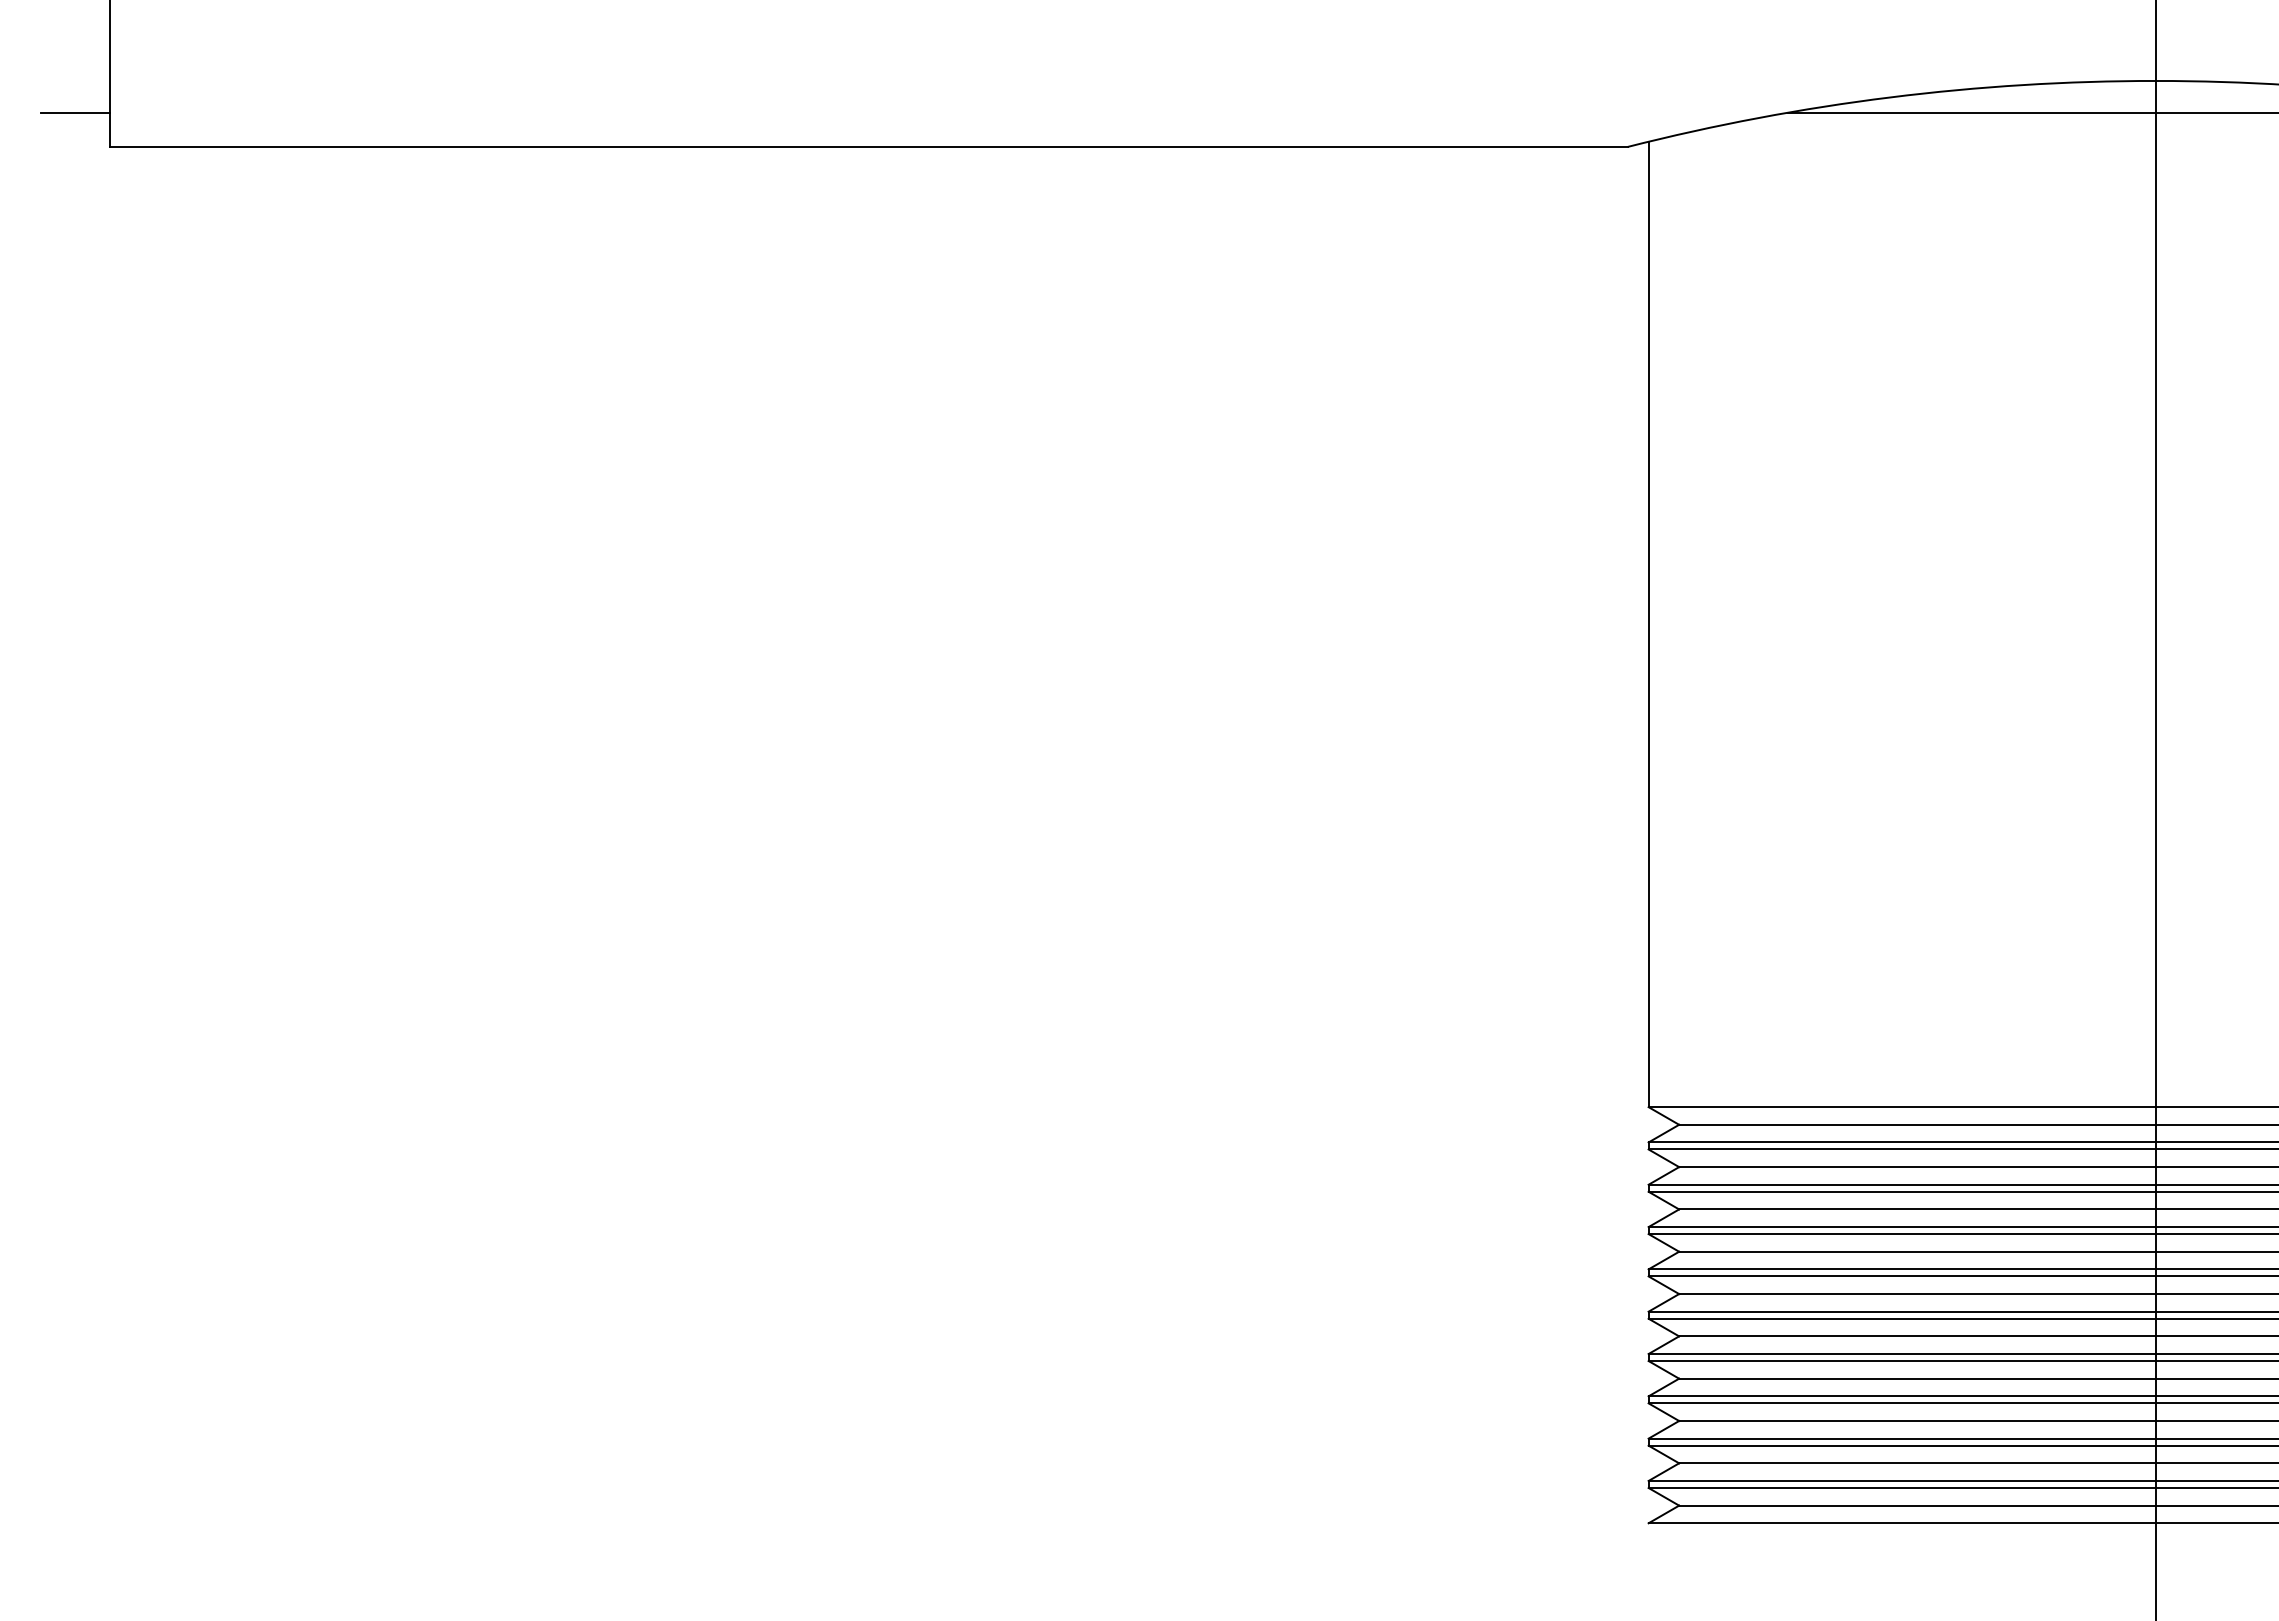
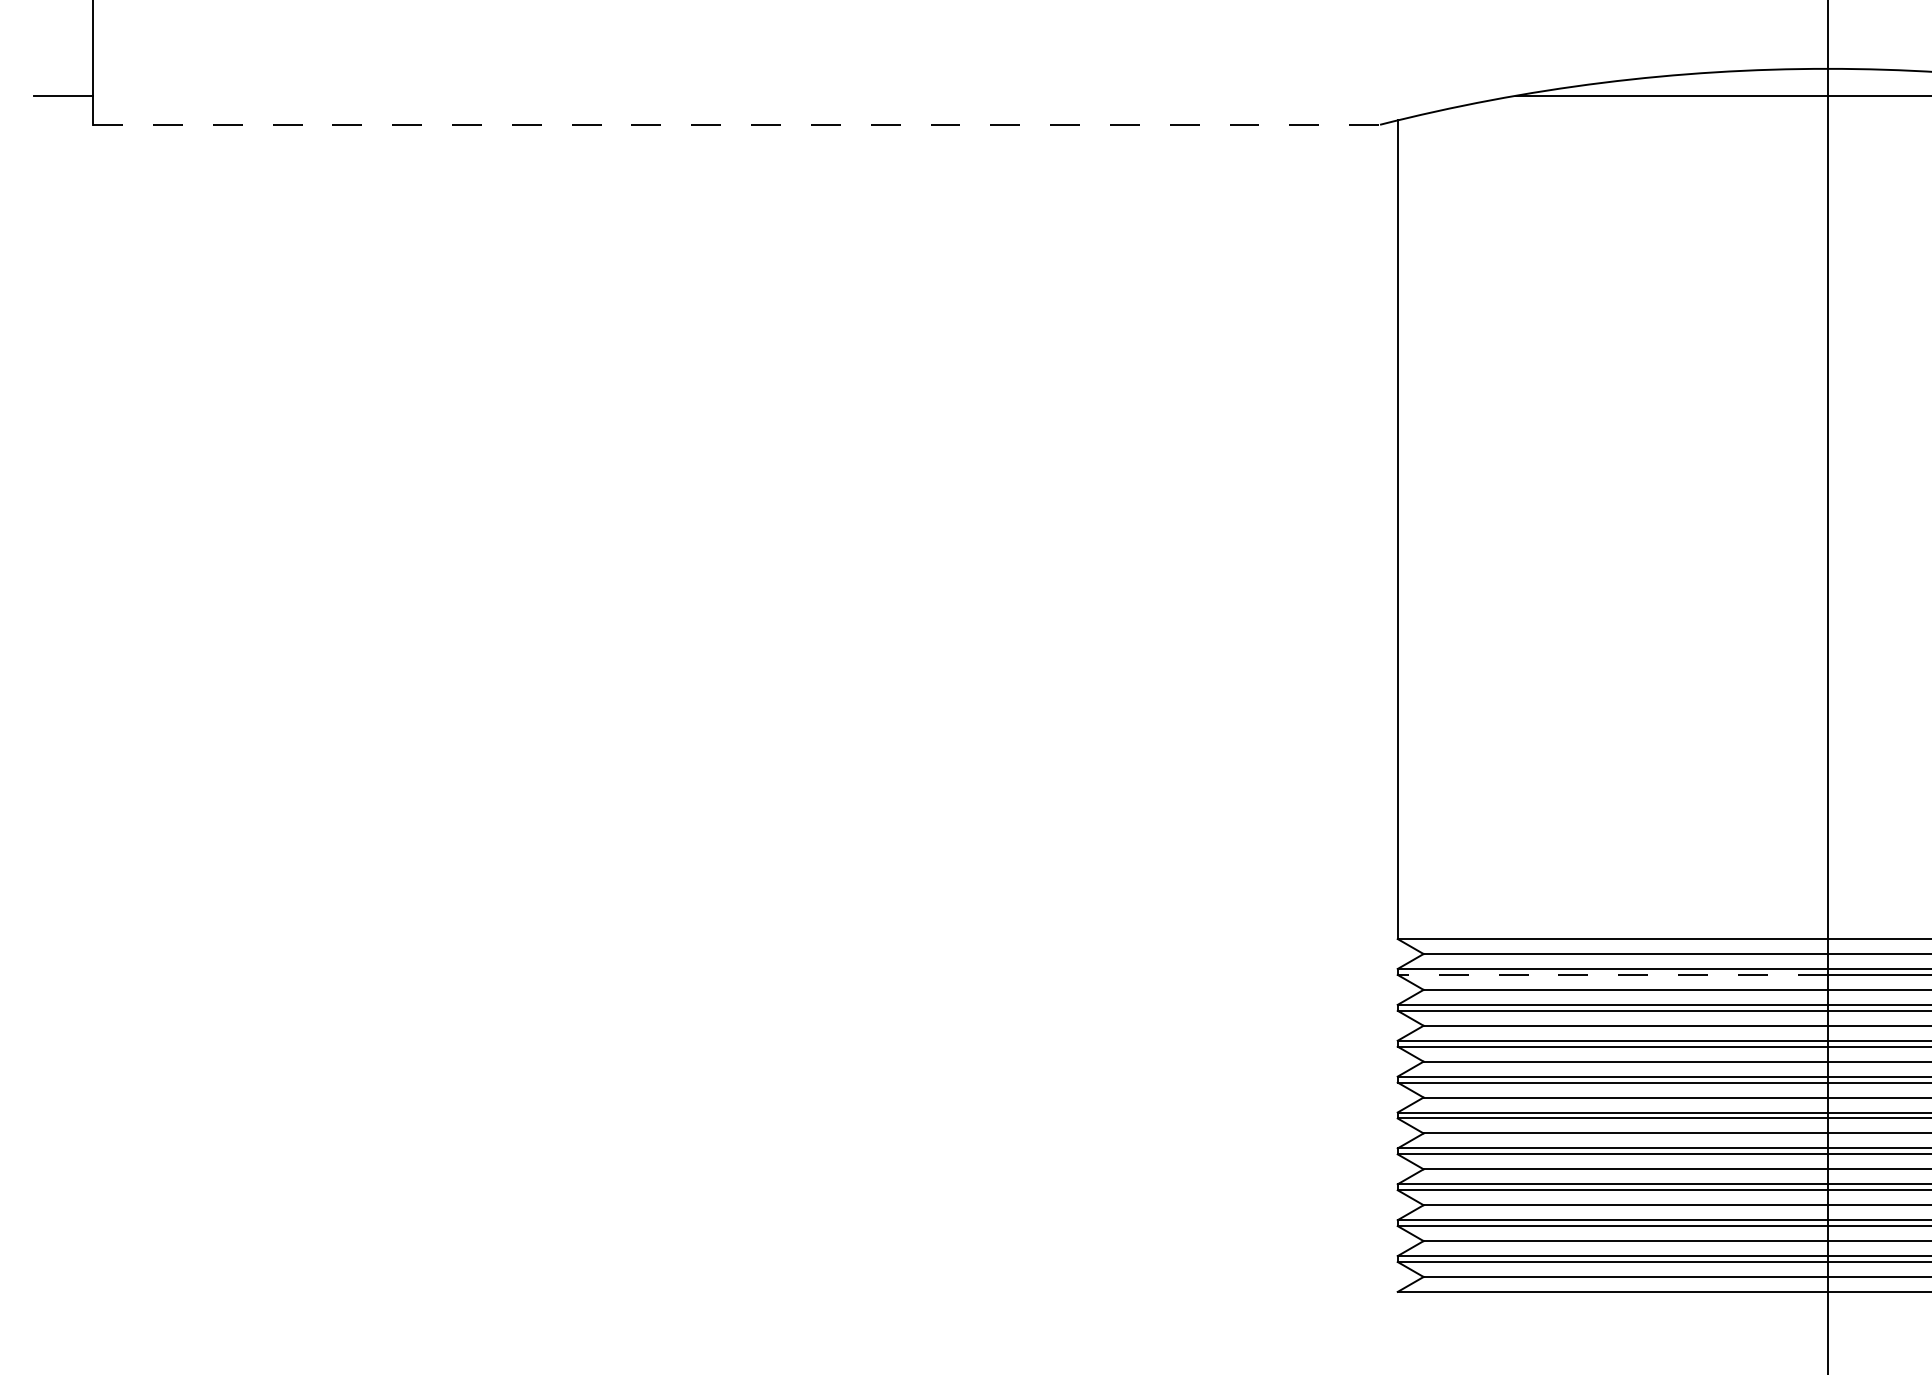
line: (869, 147) -> (737, 125), solid -> dashed
line: (1901, 1149) -> (1612, 974), solid -> dashed

